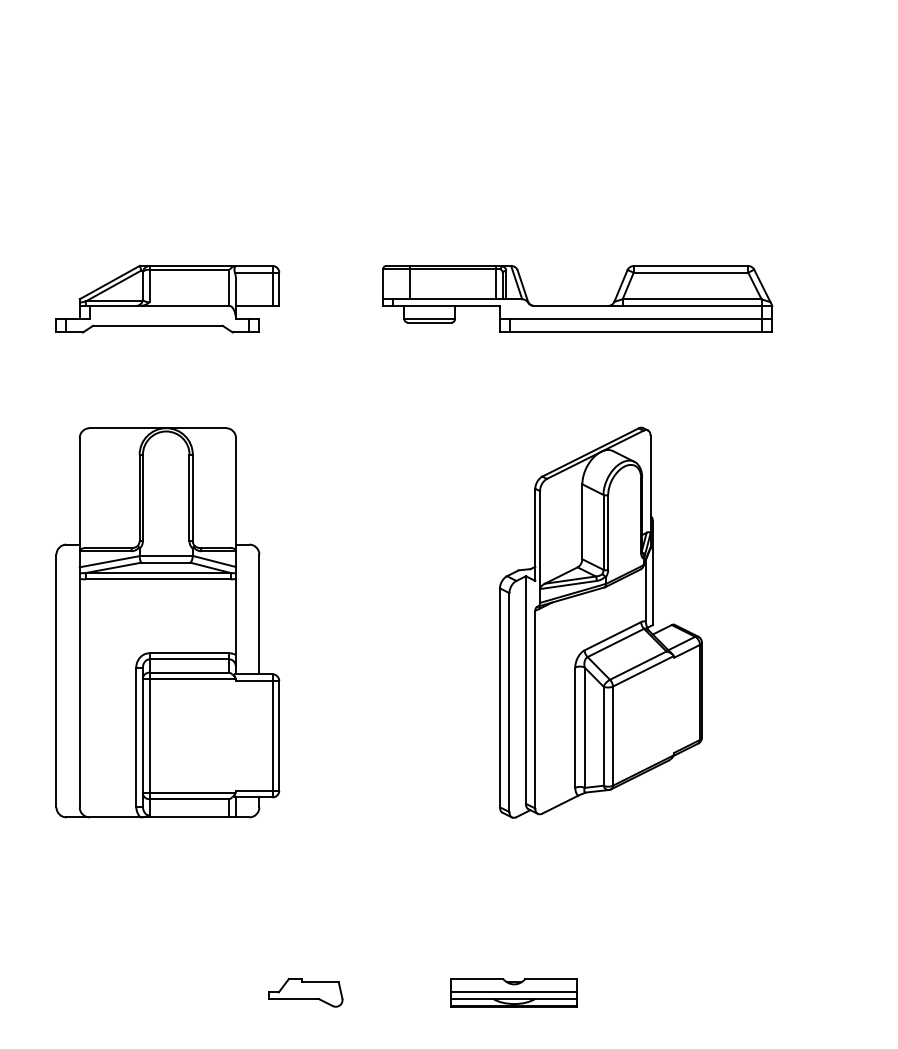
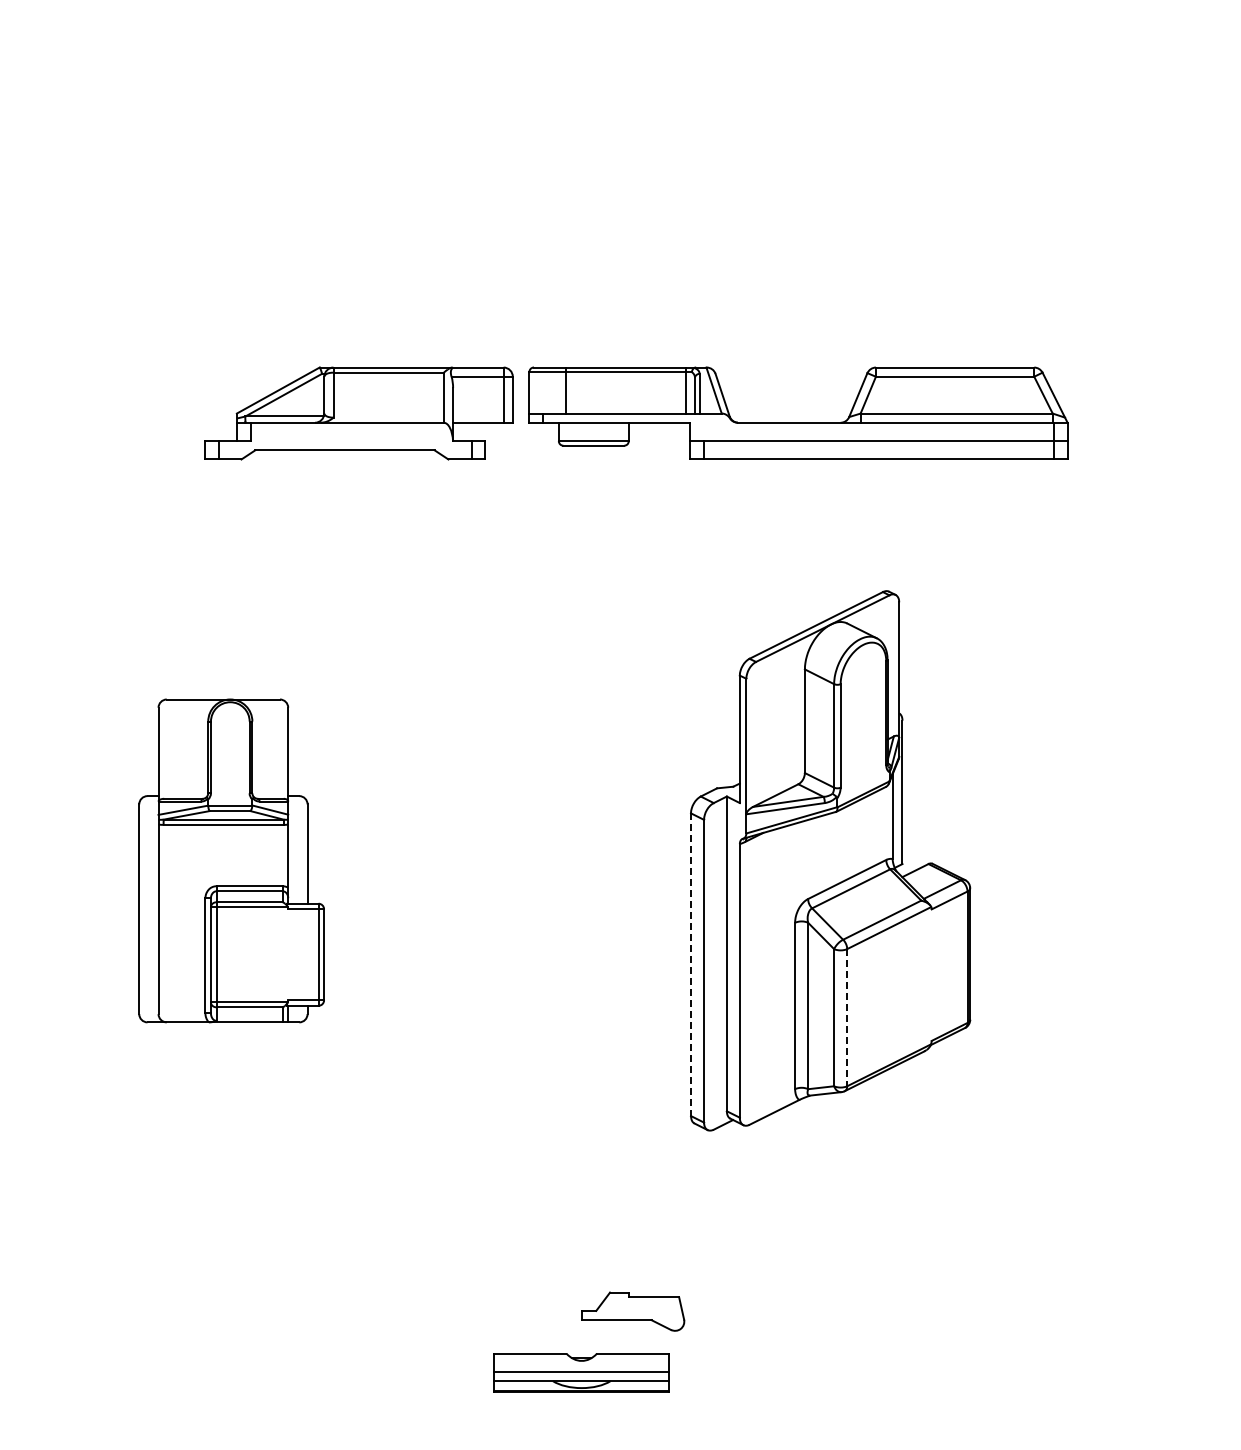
part: (167, 299) -> (358, 413), moved
part: (167, 622) -> (231, 860), size x0.6
line: (500, 698) -> (691, 965), solid -> dashed
line: (613, 736) -> (847, 1017), solid -> dashed
part: (305, 992) -> (633, 1311), moved
part: (514, 992) -> (581, 1372), moved

